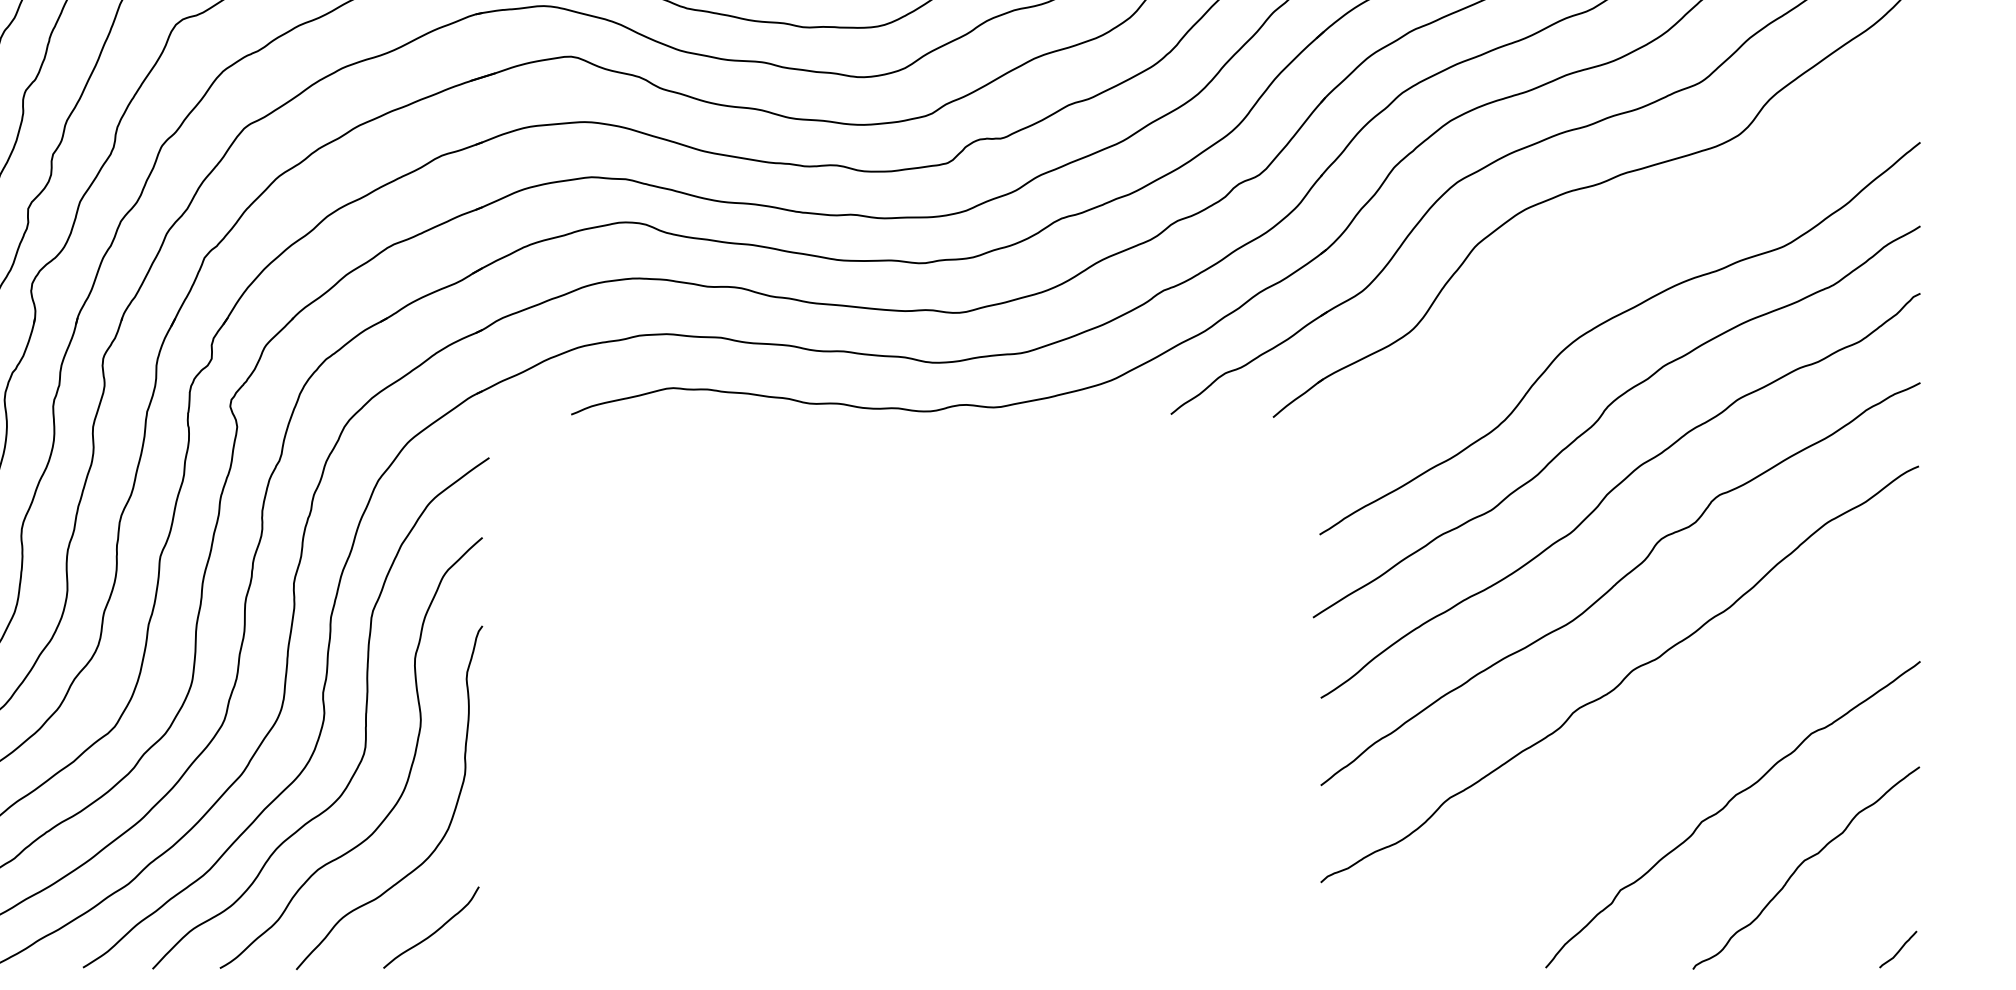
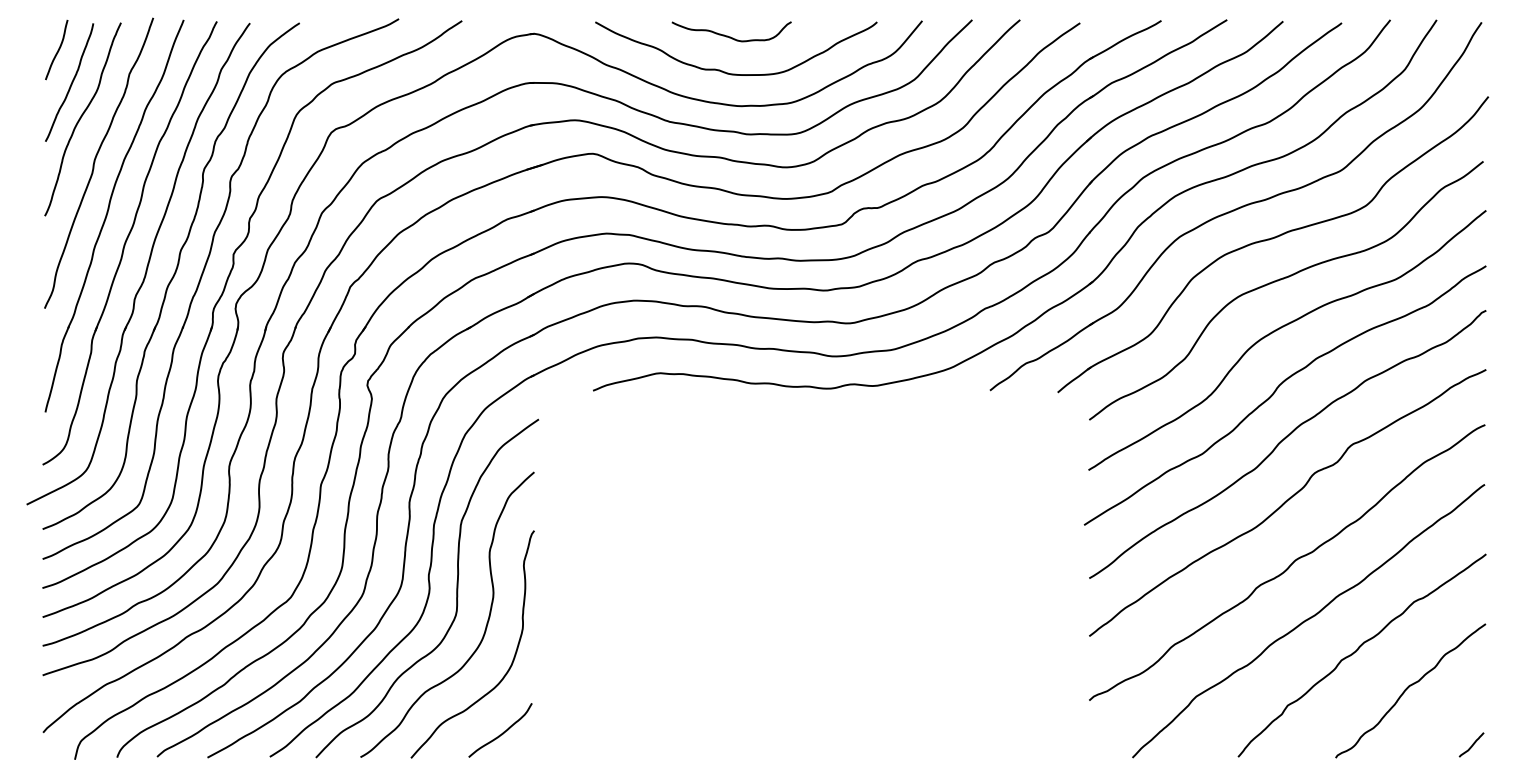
curve: (1614, 246) -> (1283, 279), added
curve: (1651, 761) -> (1308, 620), added

